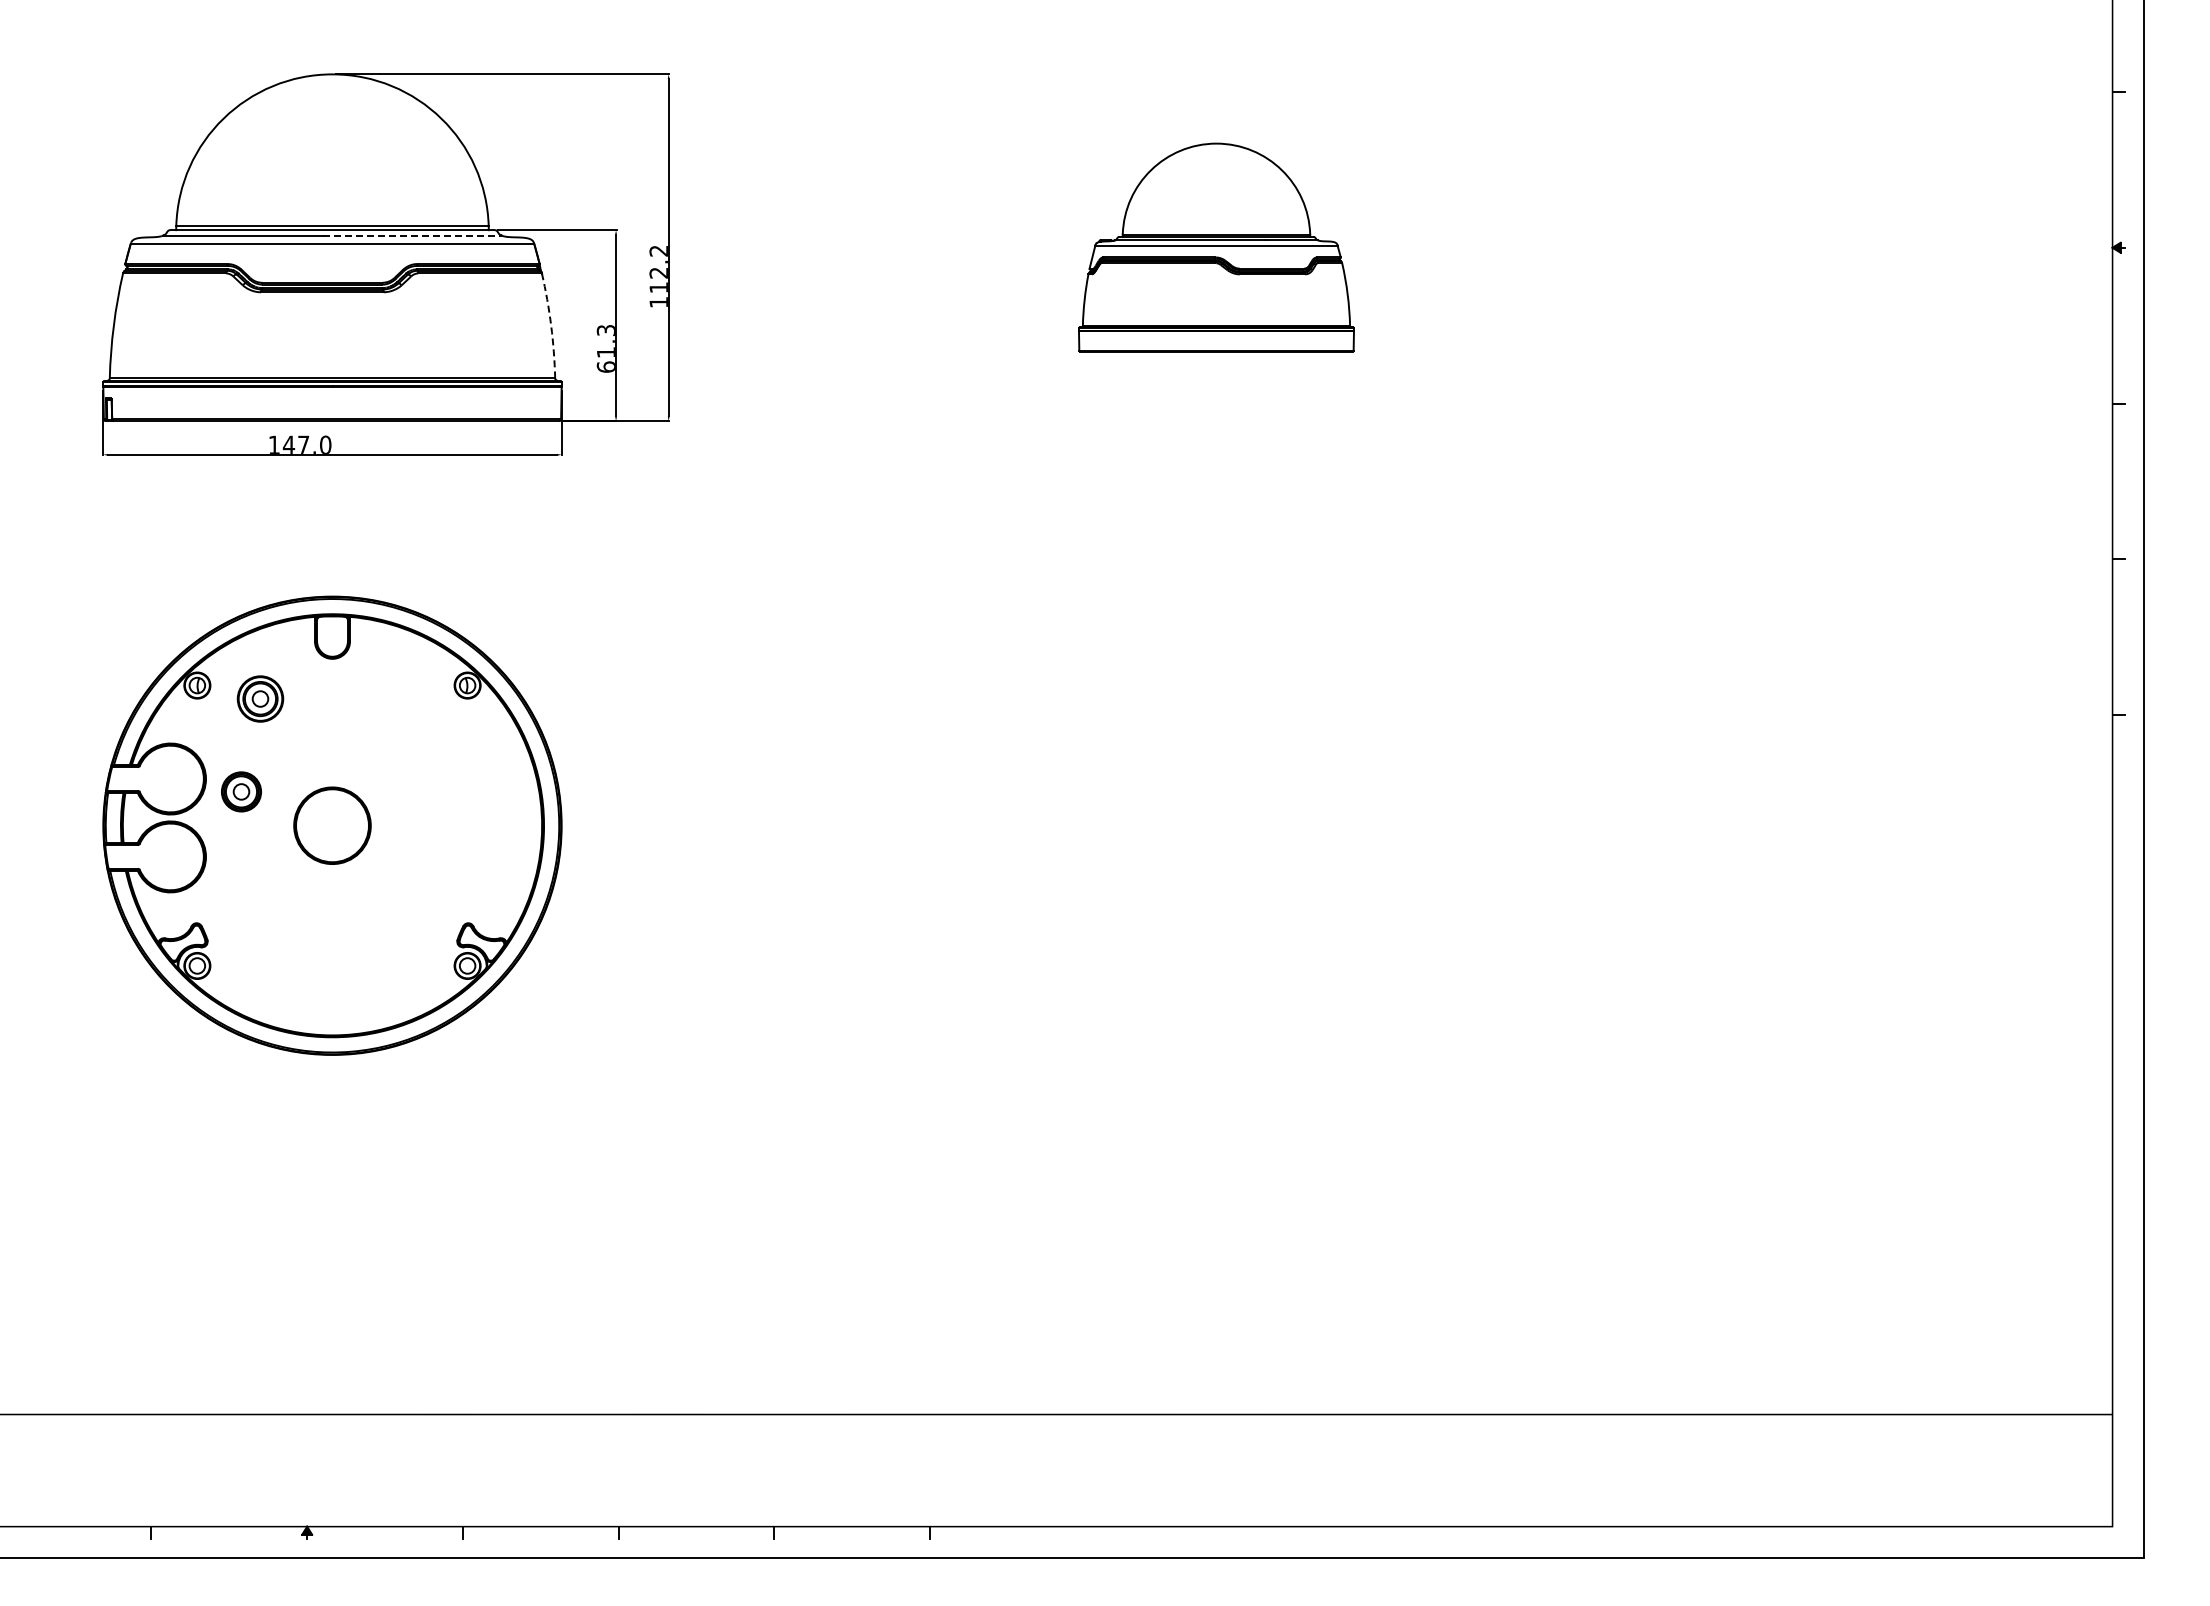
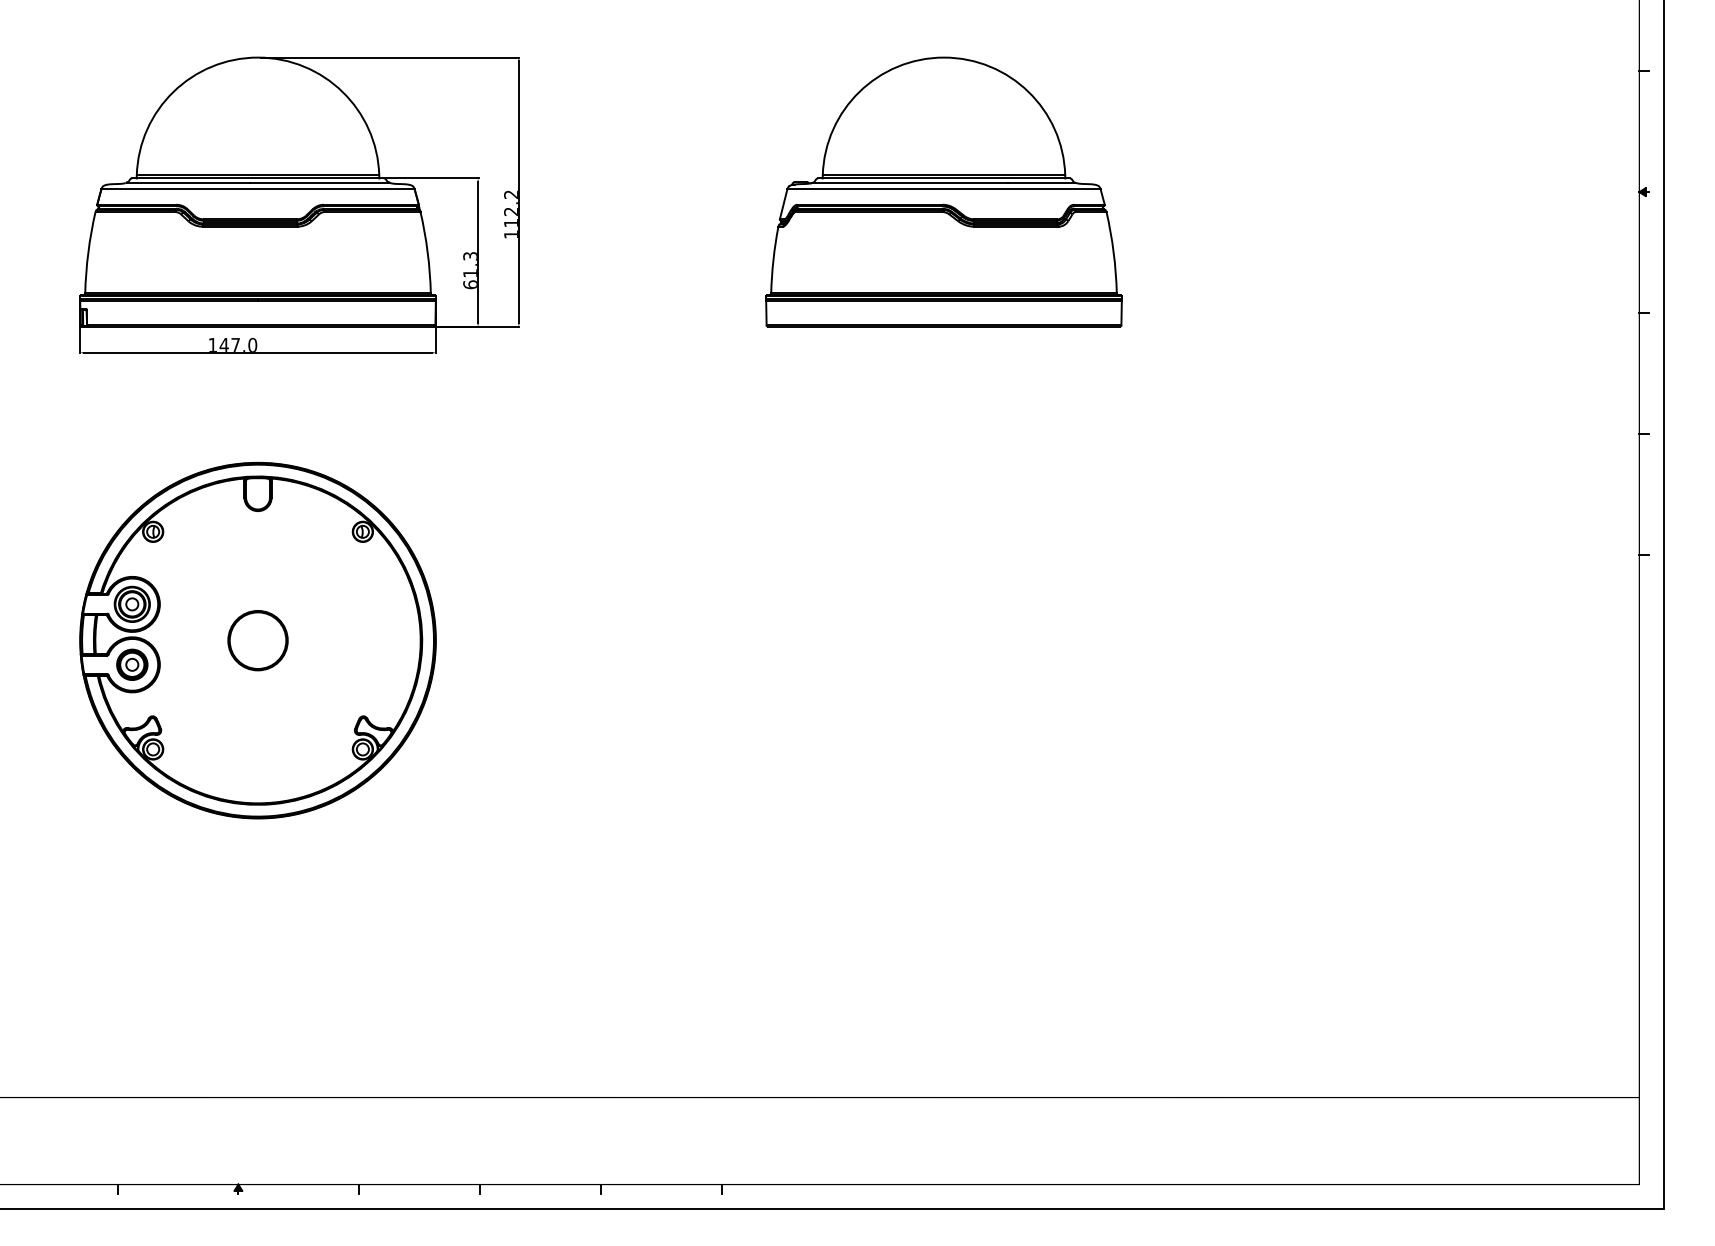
line: (412, 235) -> (320, 182), dashed -> solid
part: (1216, 247) -> (944, 191), size x1.67
arc: (551, 325) -> (427, 252), dashed -> solid
part: (260, 698) -> (132, 603), moved
part: (241, 791) -> (132, 664), moved

